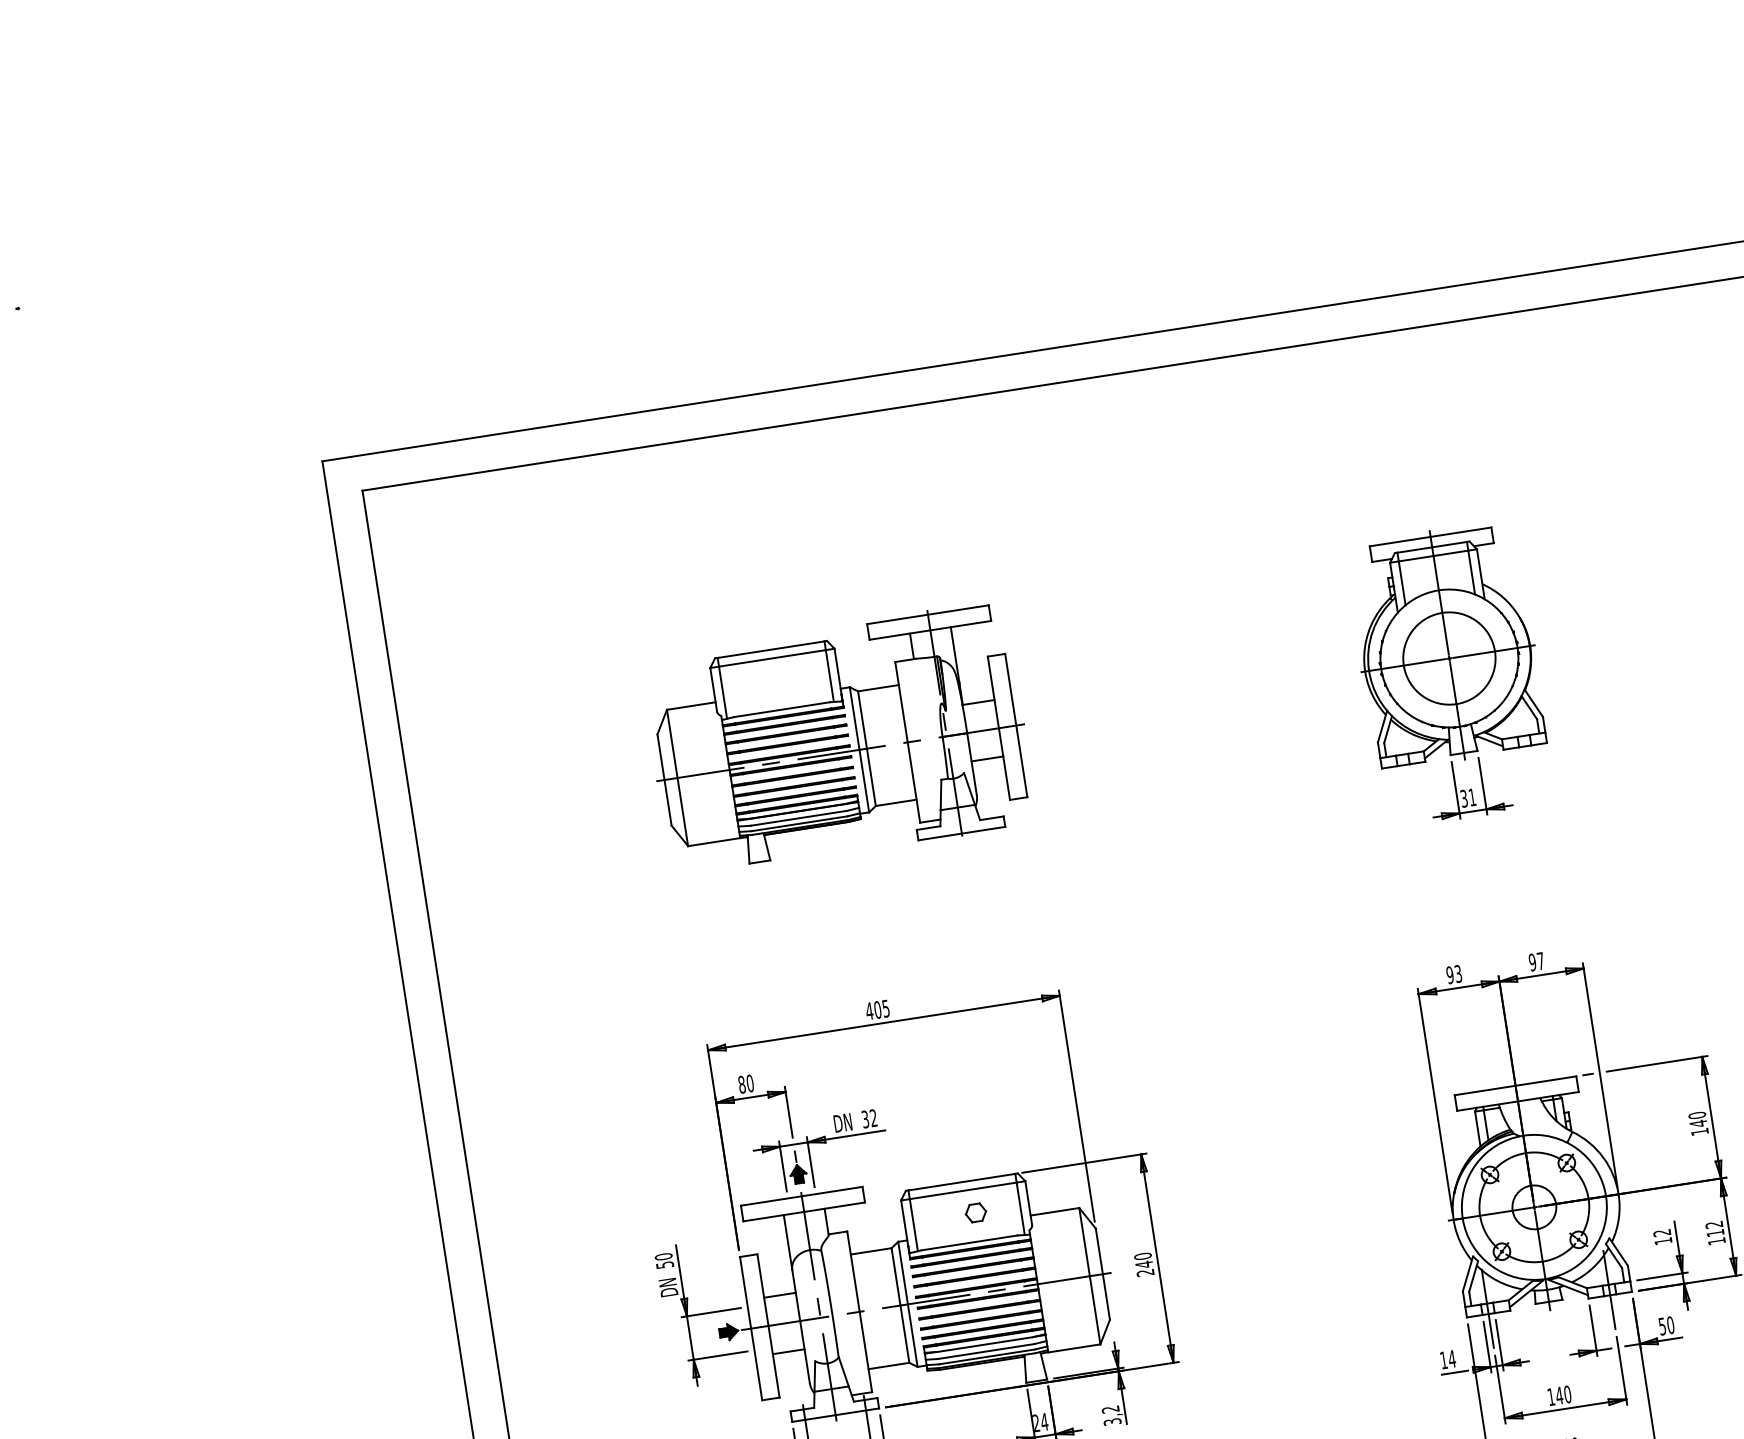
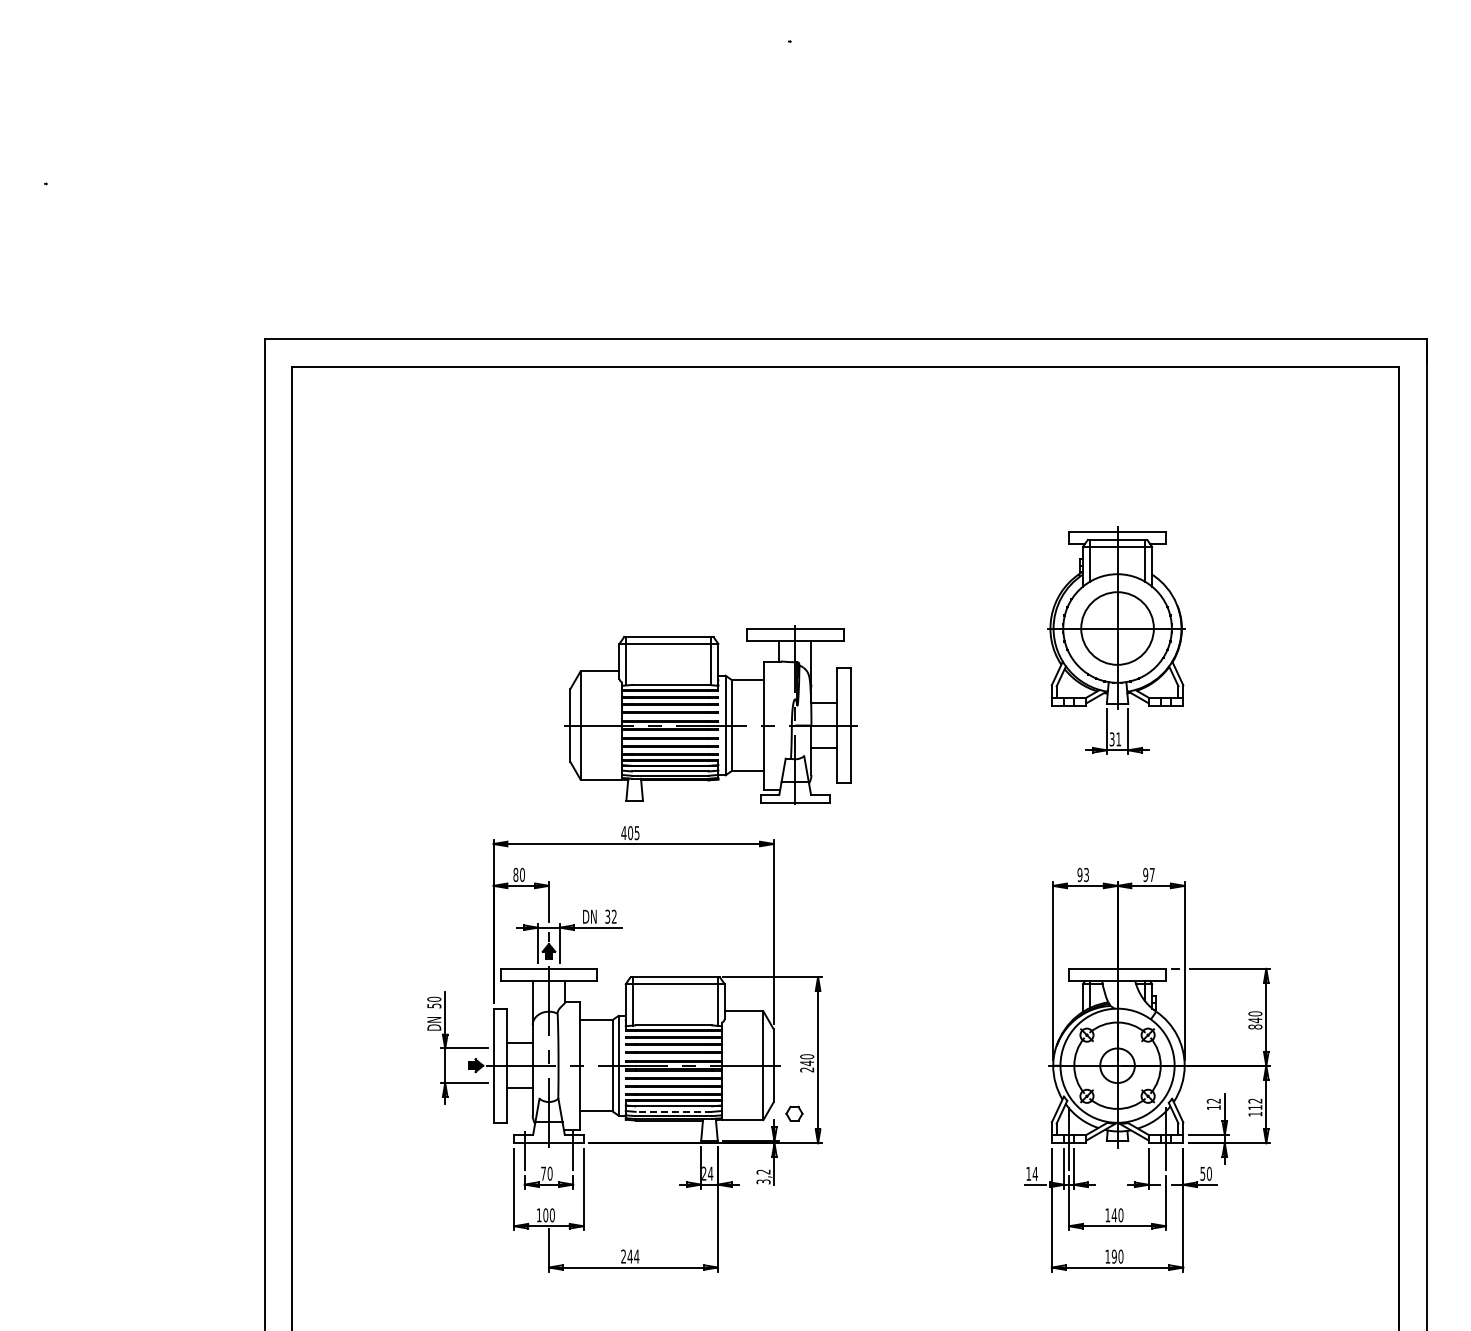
part: (838, 738) -> (710, 714), moved
text: (1699, 1131) -> (1255, 1026), 140 -> 840
part: (975, 1212) -> (794, 1113), moved
line: (985, 1351) -> (673, 1111), solid -> dashed

